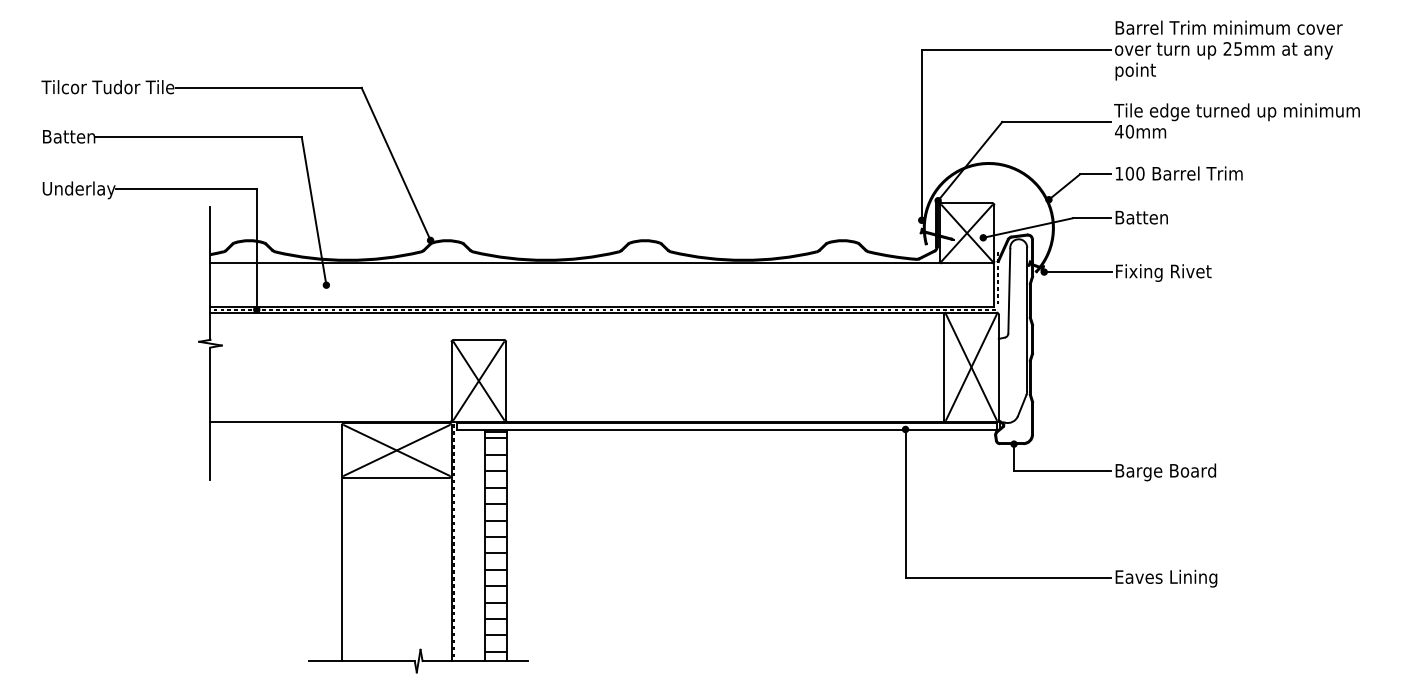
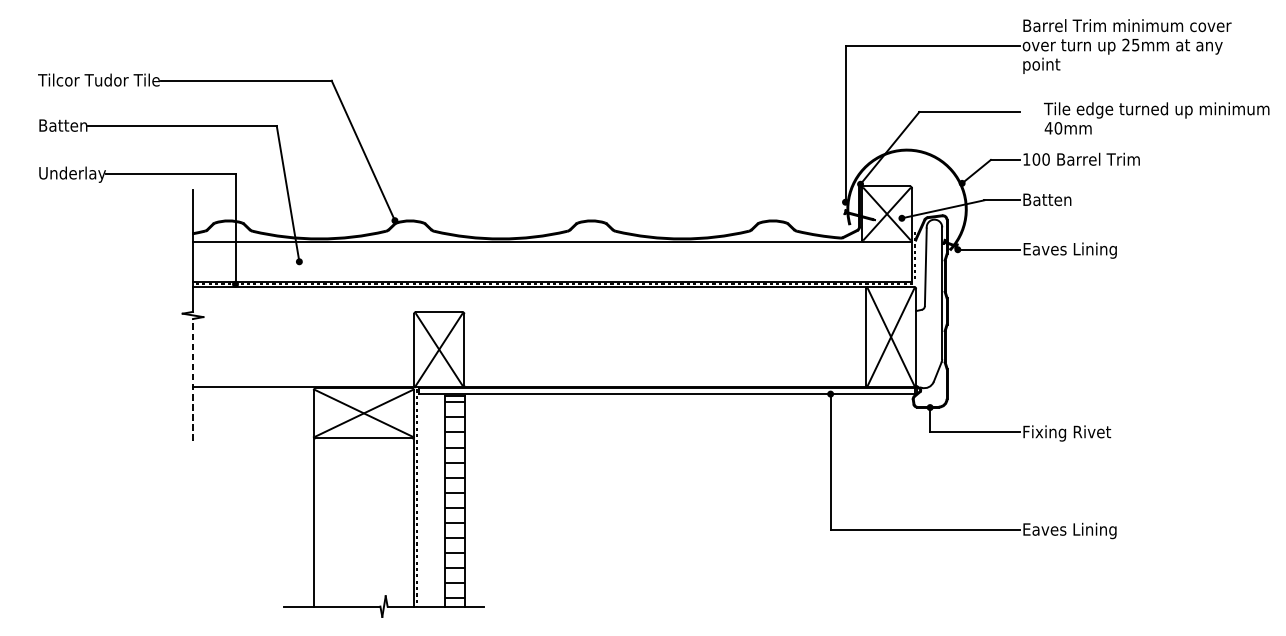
text: (1236, 120) -> (1156, 118), moved
text: (1167, 272) -> (1070, 250), Fixing Rivet -> Eaves Lining
line: (210, 413) -> (193, 379), solid -> dashed
text: (1166, 472) -> (1070, 433), Barge Board -> Fixing Rivet

